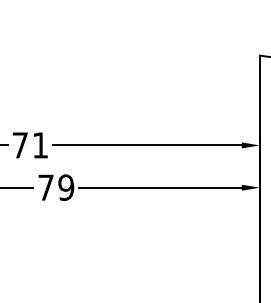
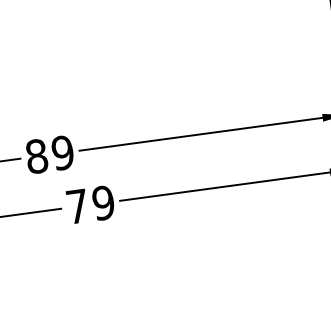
text: (30, 145) -> (50, 154), 71 -> 89

